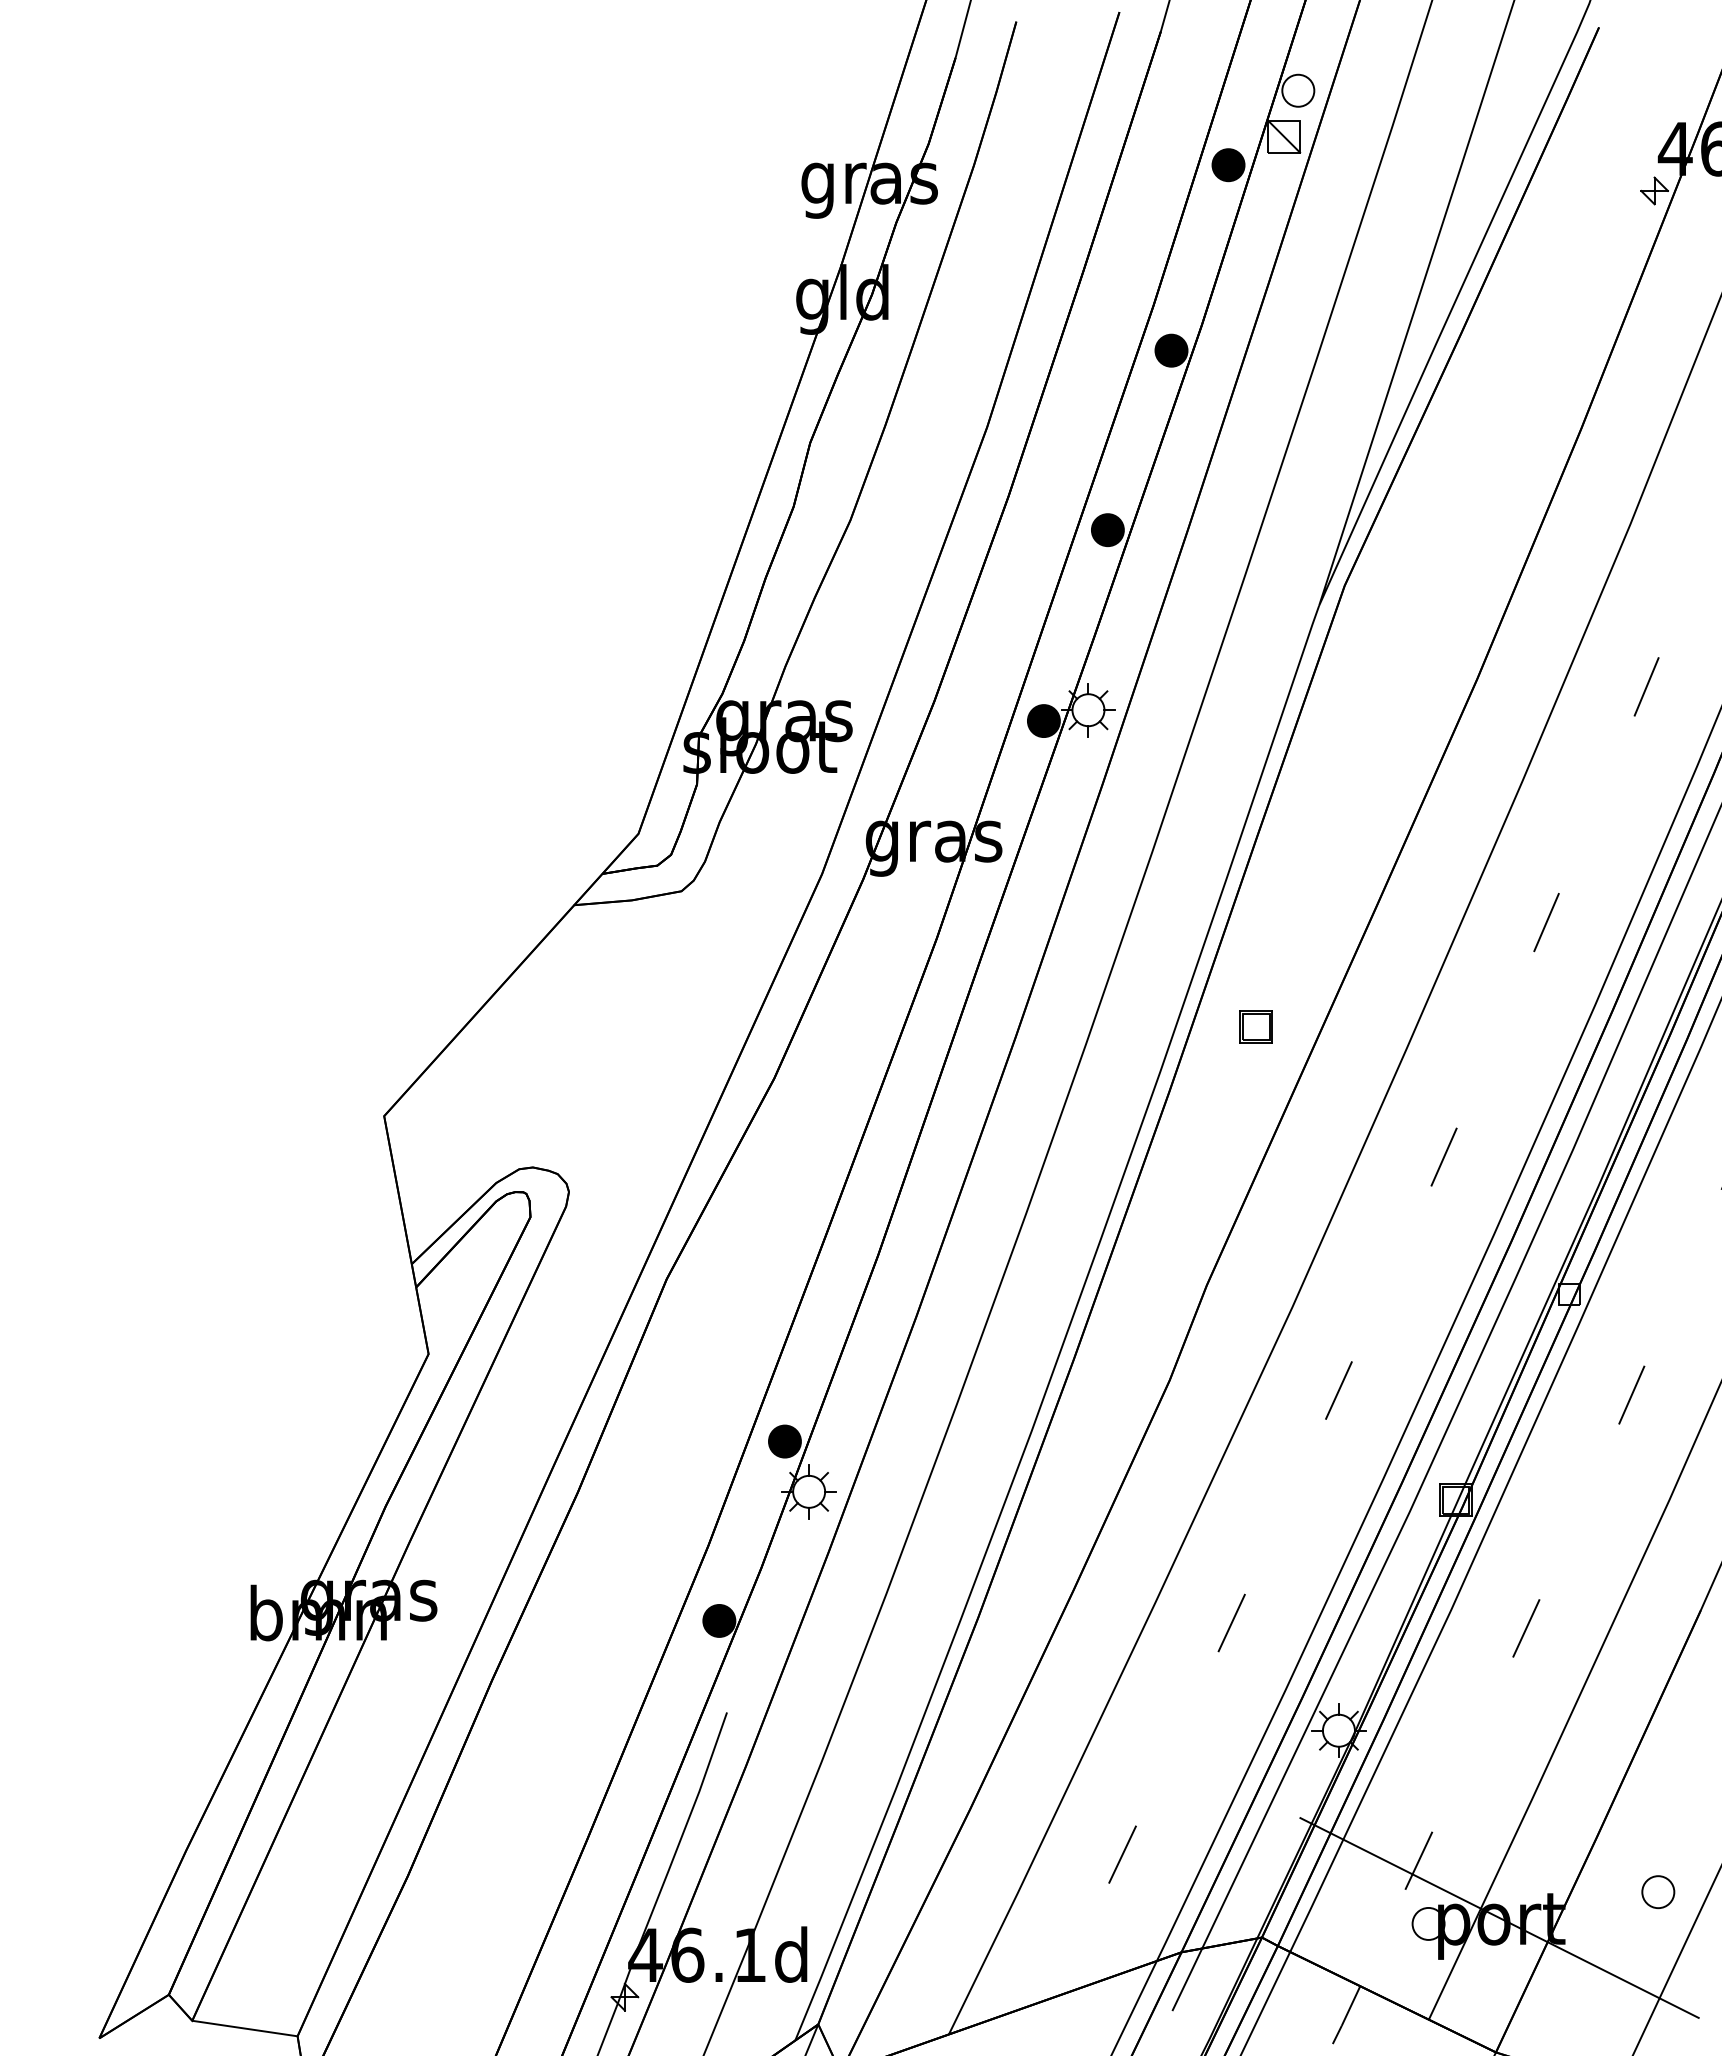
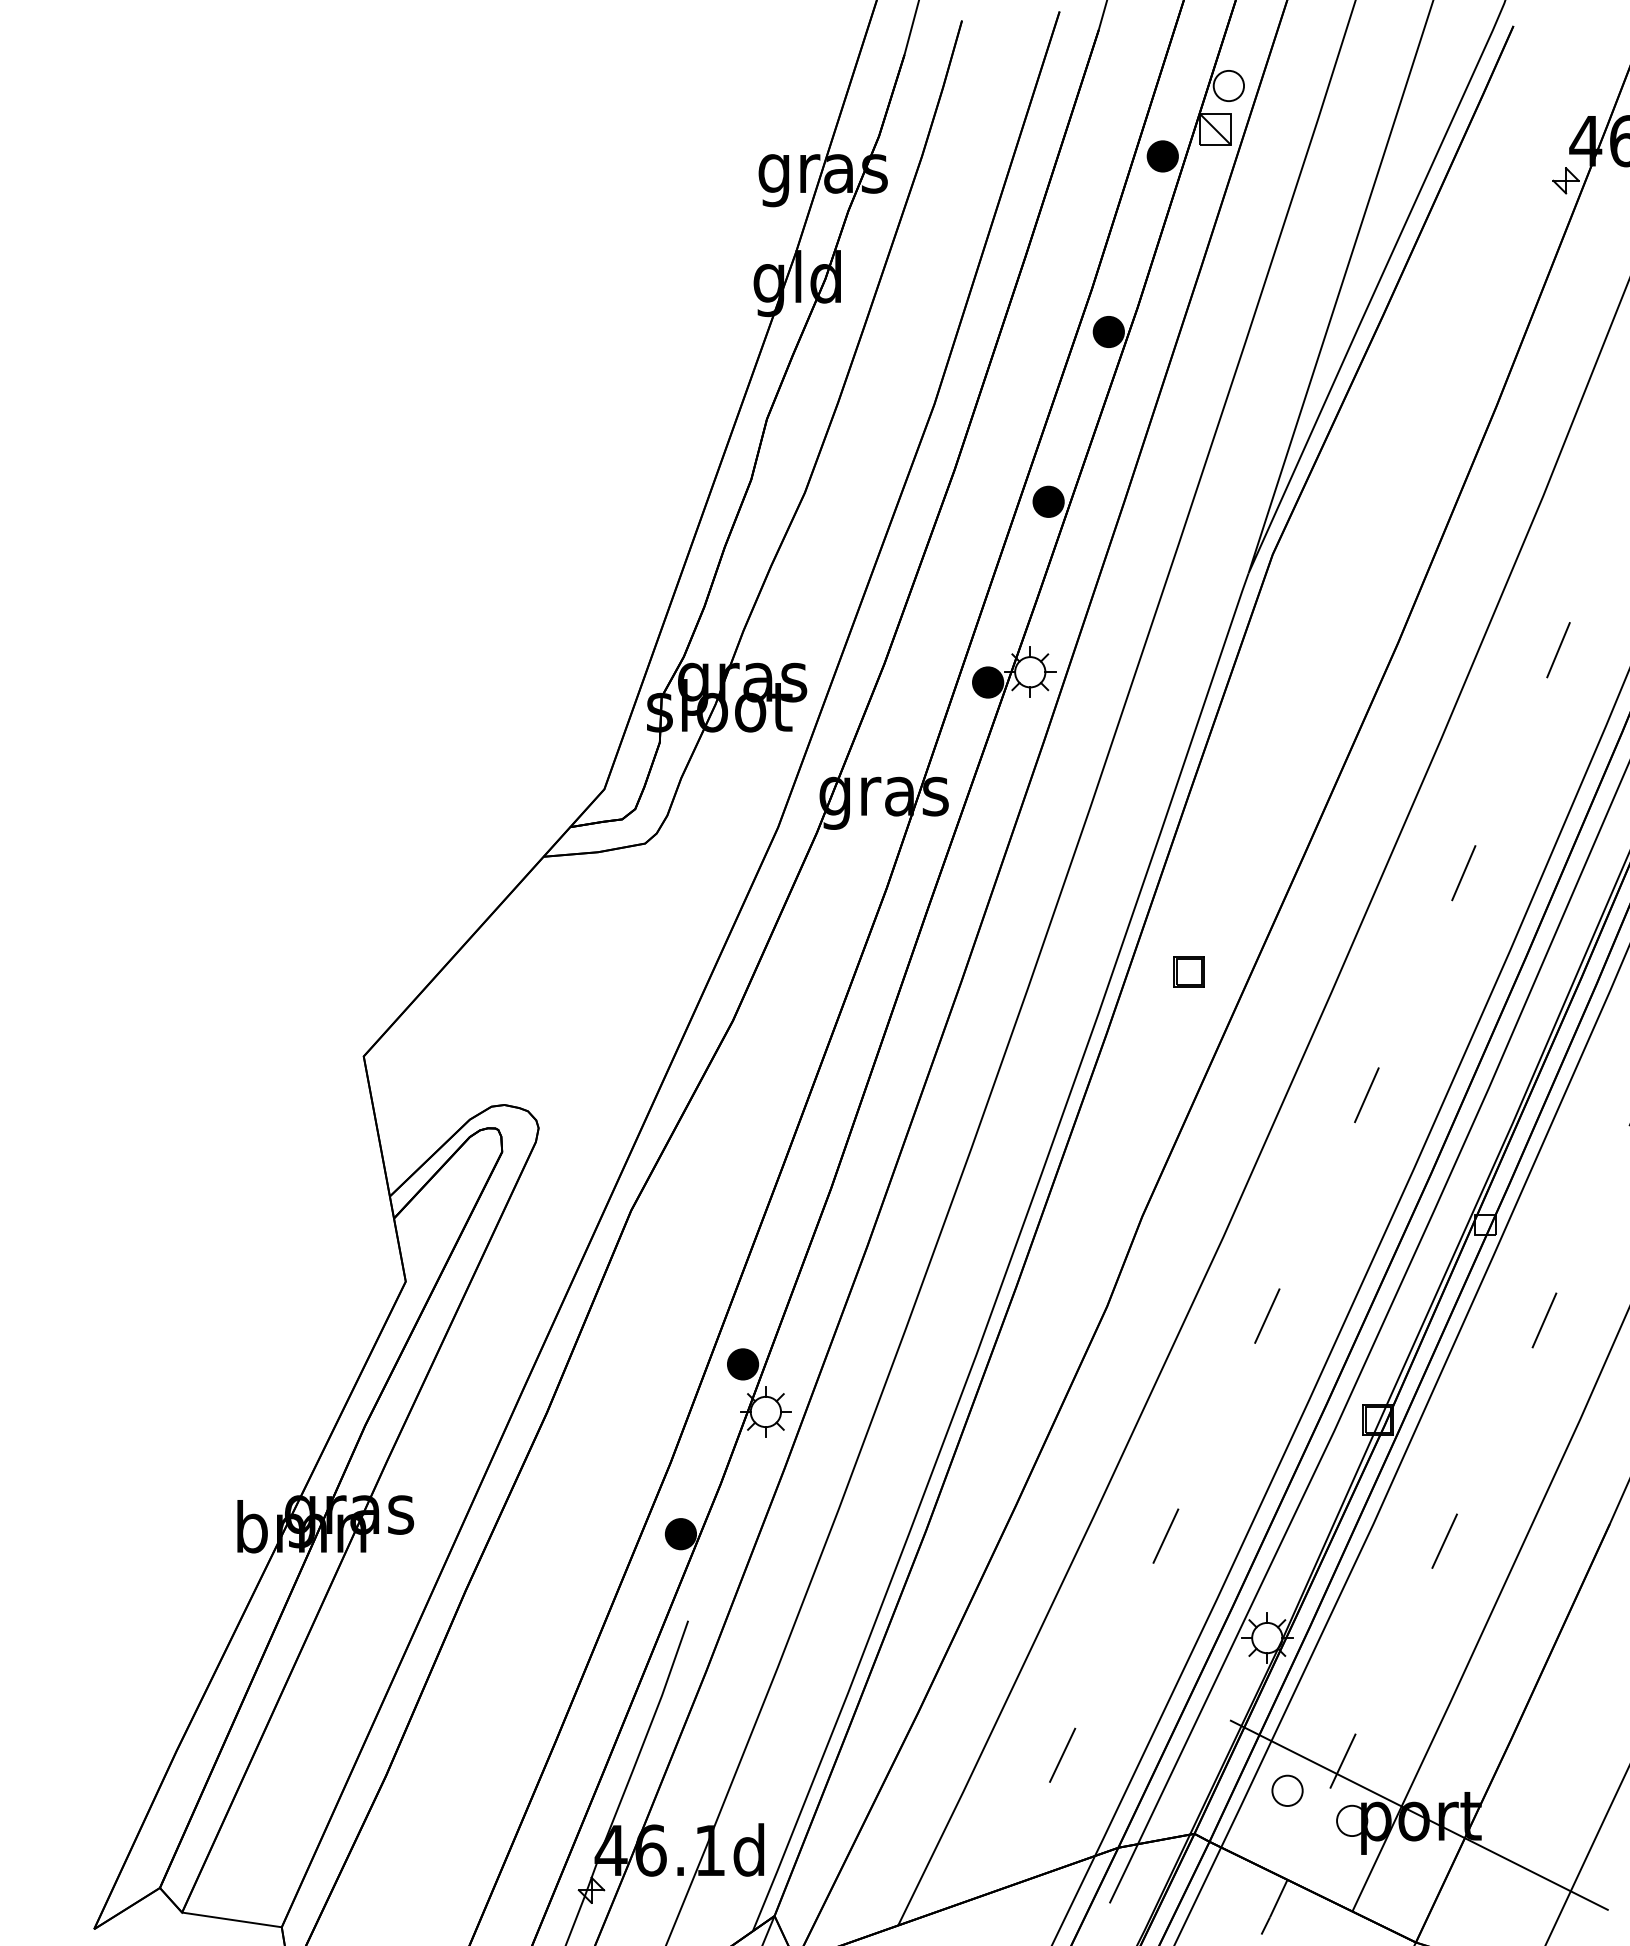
part: (1658, 1892) -> (1287, 1791), moved

